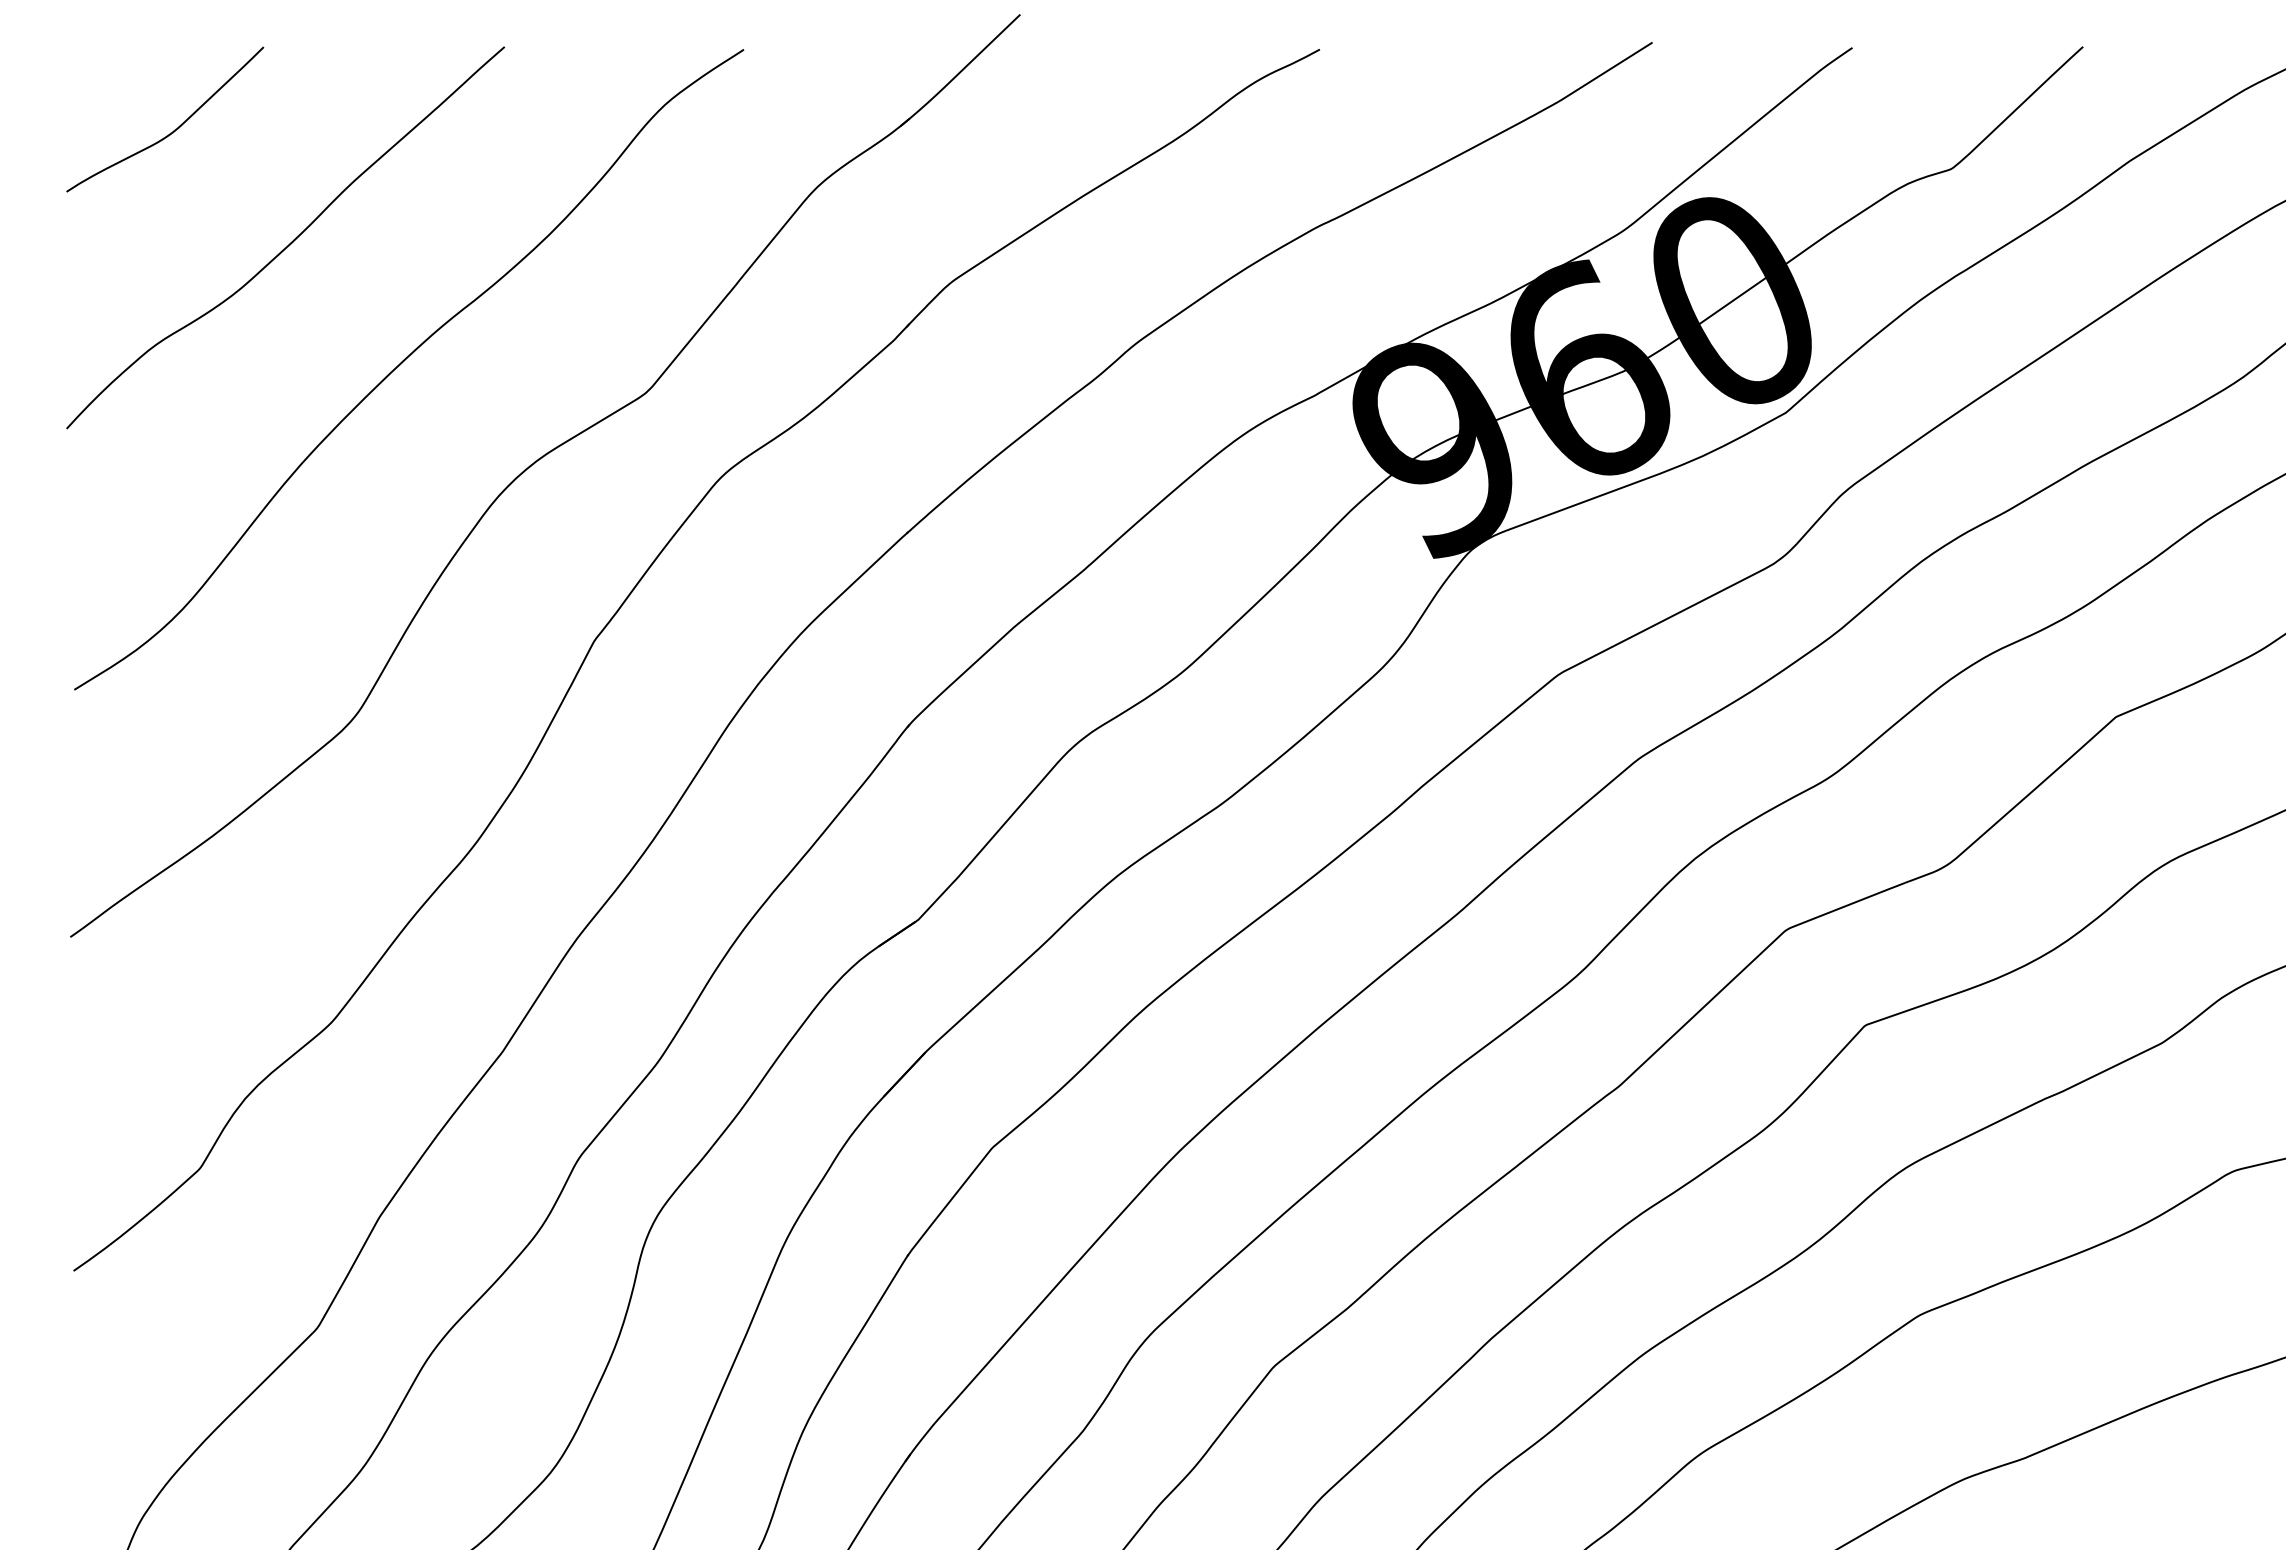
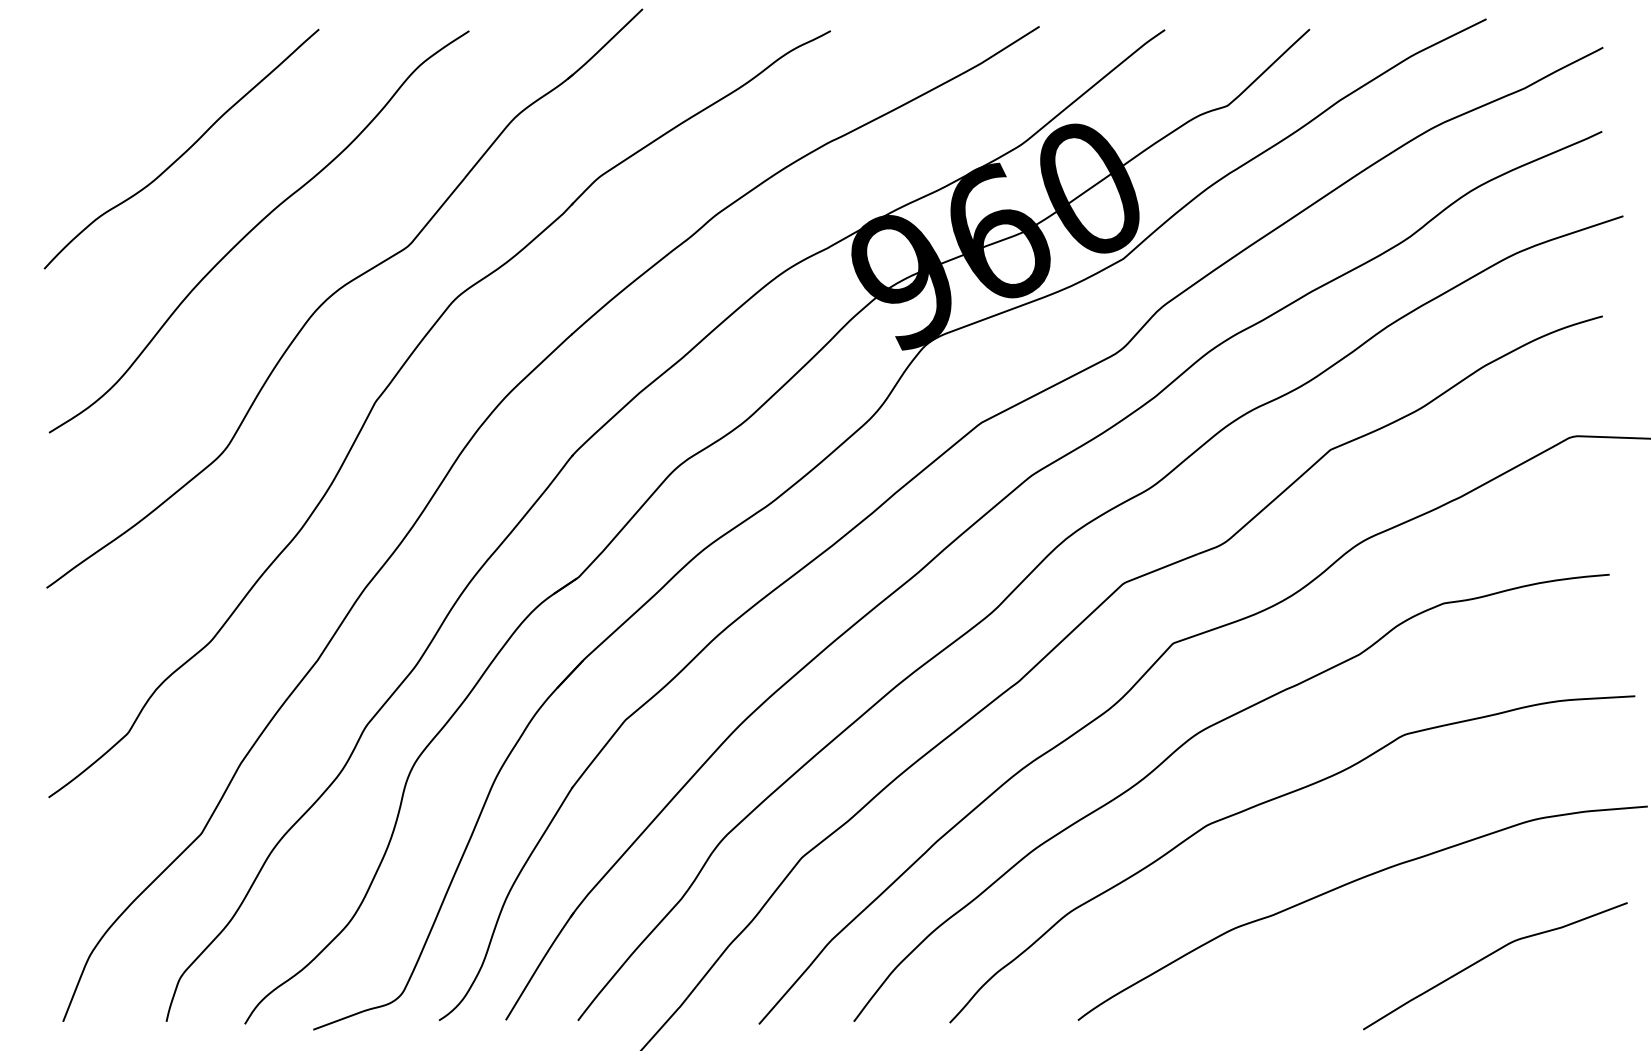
curve: (175, 128) -> (112, 80), removed

